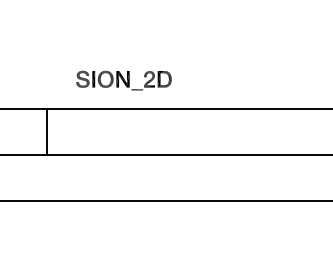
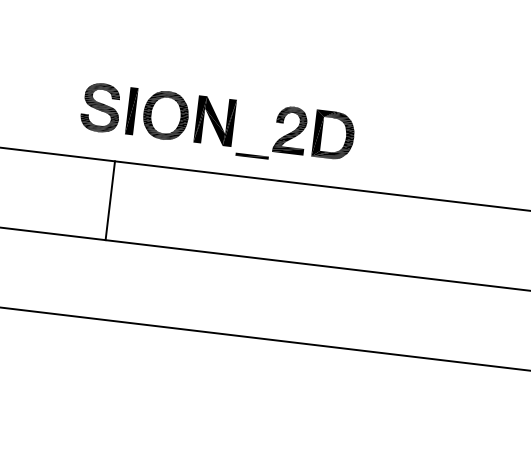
part: (123, 80) -> (216, 124), size x1.67
line: (47, 131) -> (110, 200), moved

